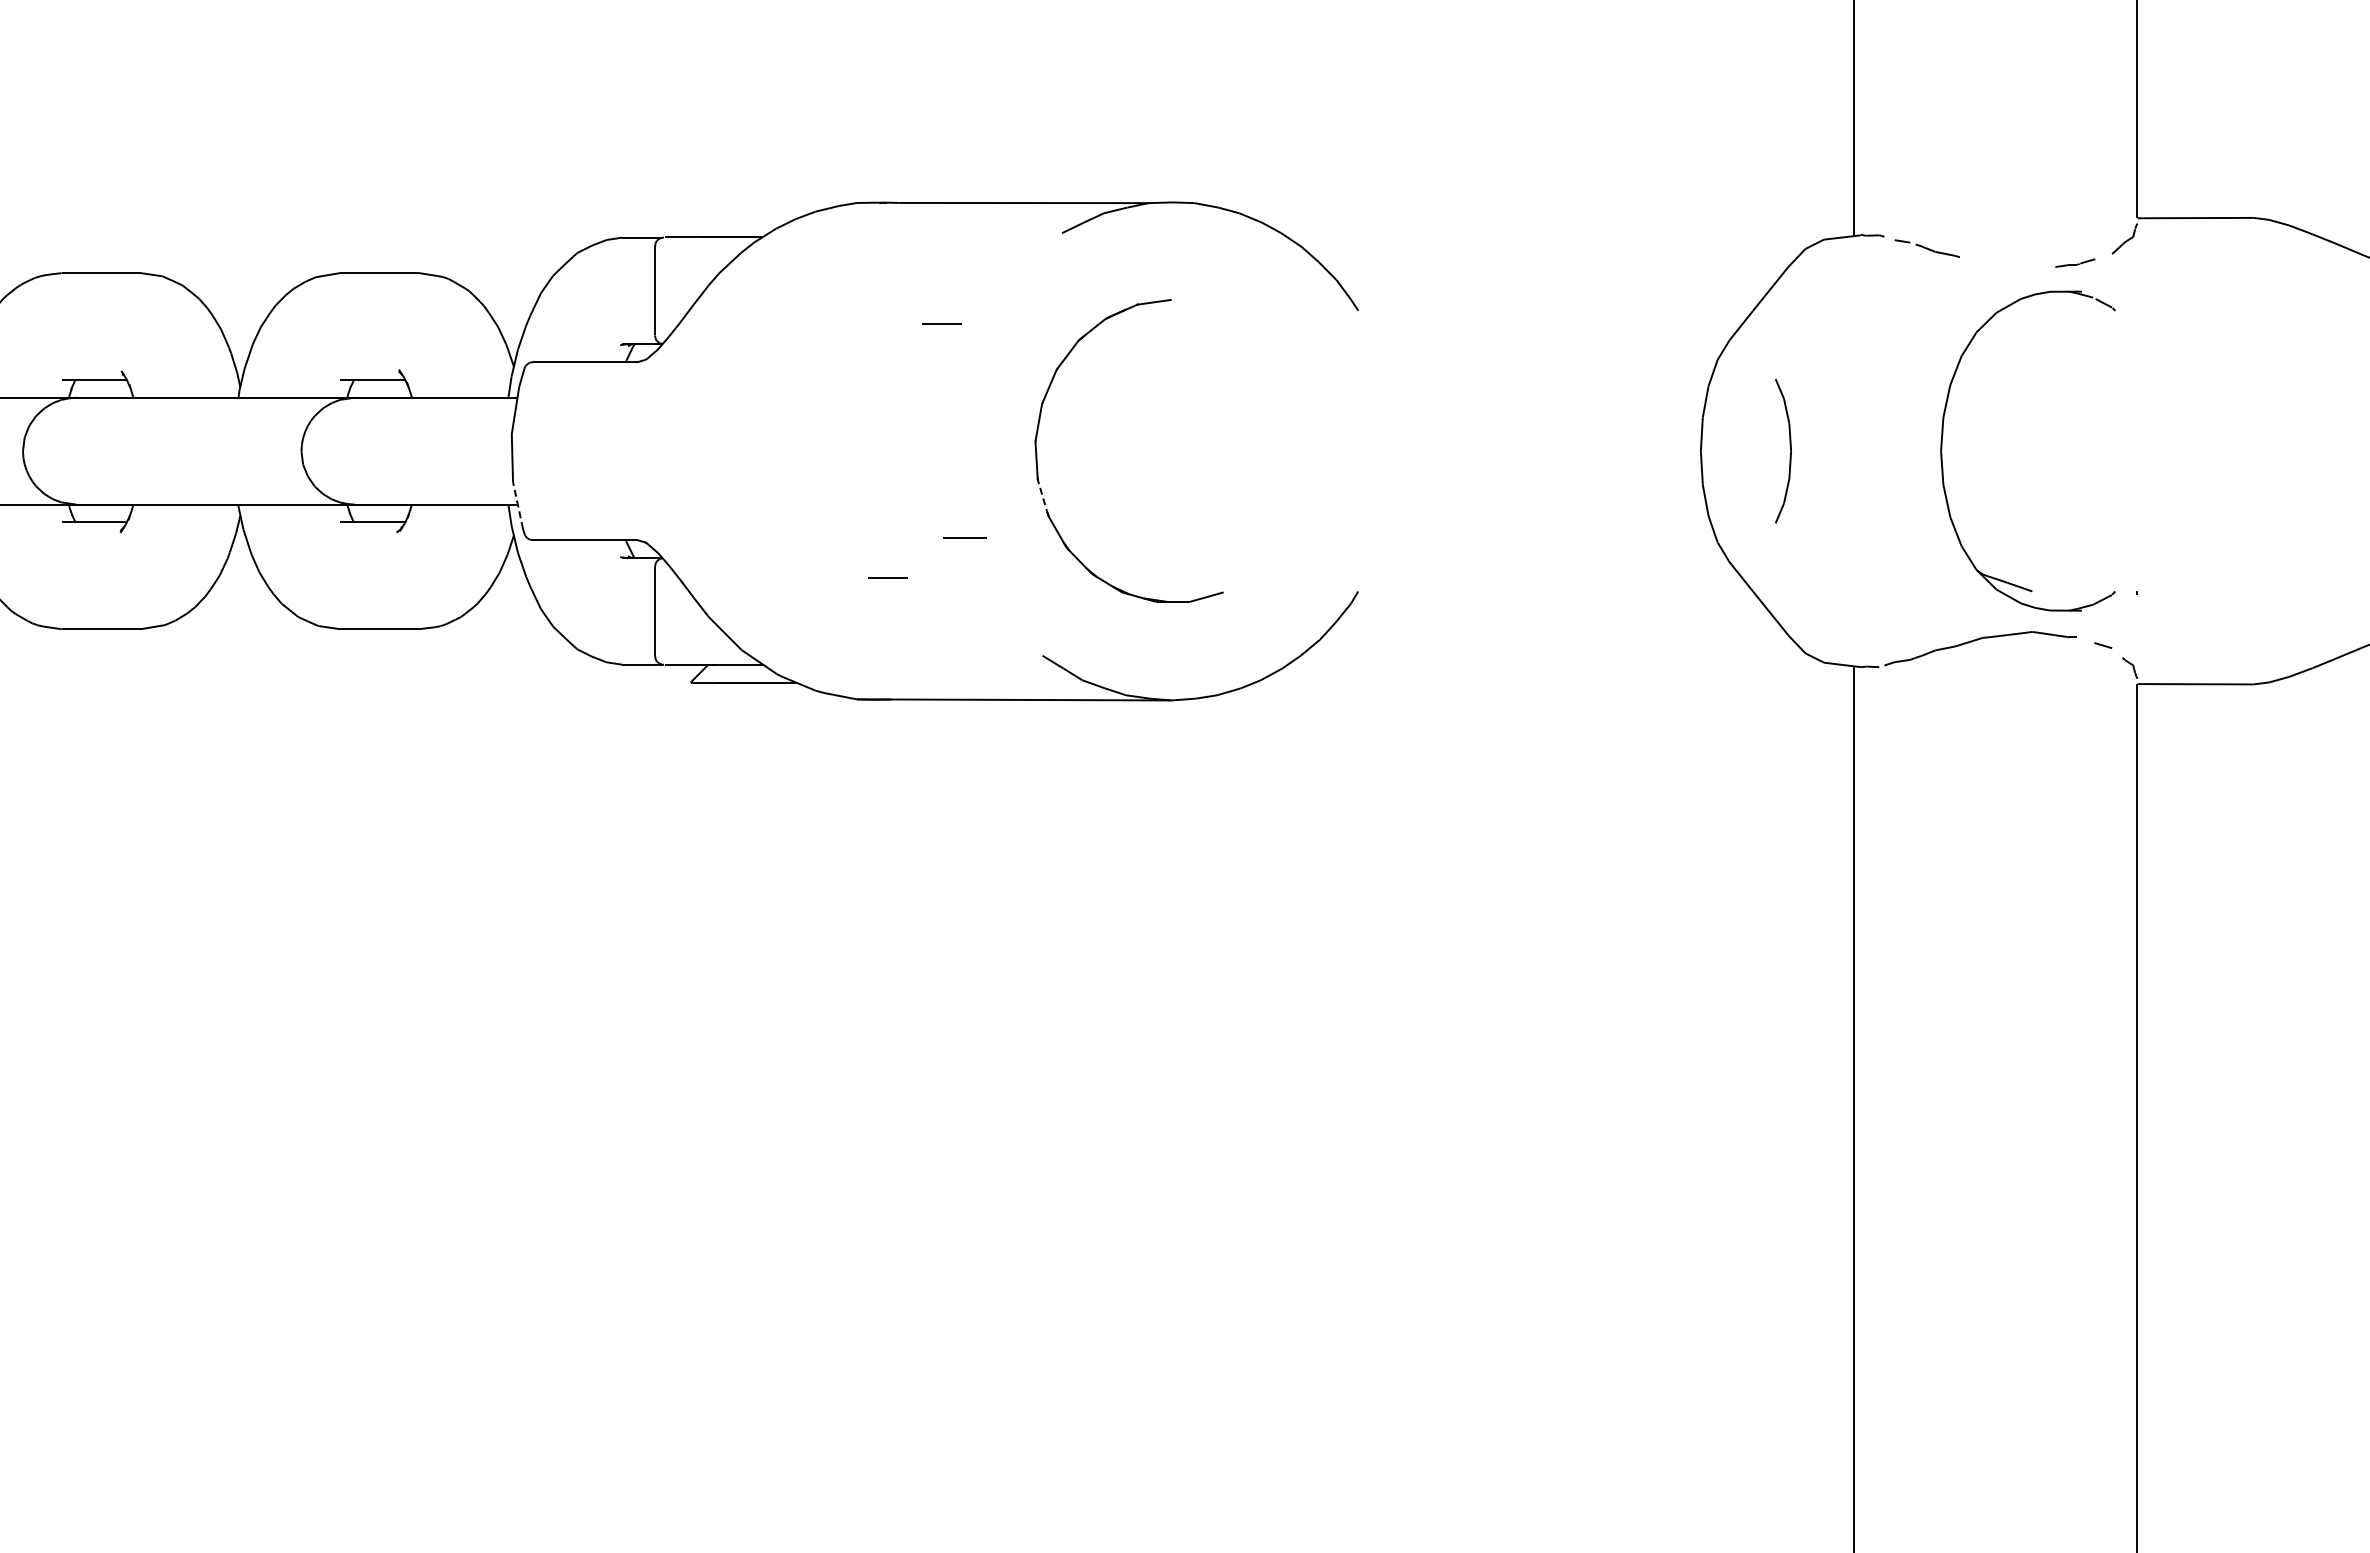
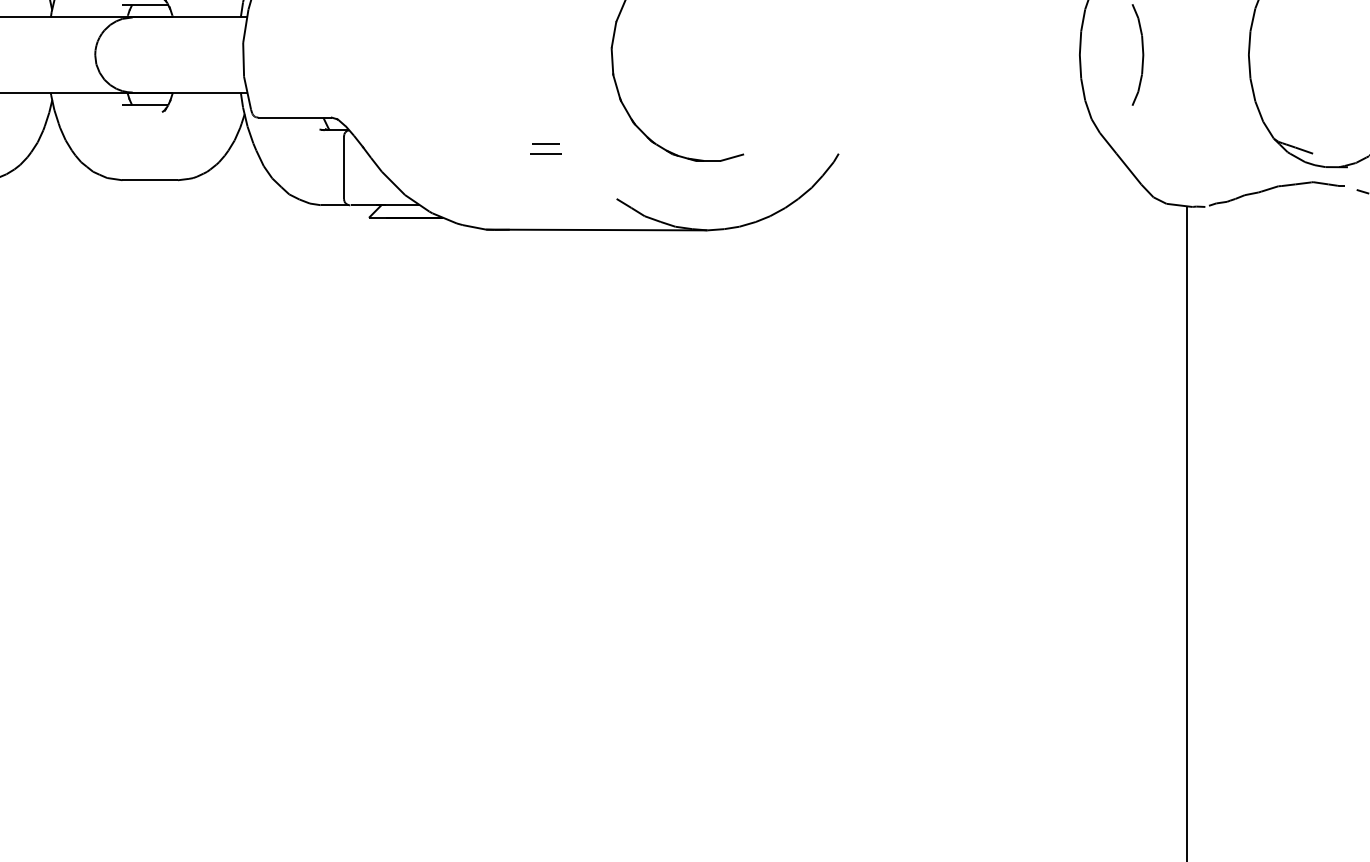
line: (1043, 497) -> (617, 87), dashed -> solid
line: (518, 505) -> (247, 93), dashed -> solid
line: (964, 537) -> (545, 153), moved
line: (887, 577) -> (545, 143), moved

